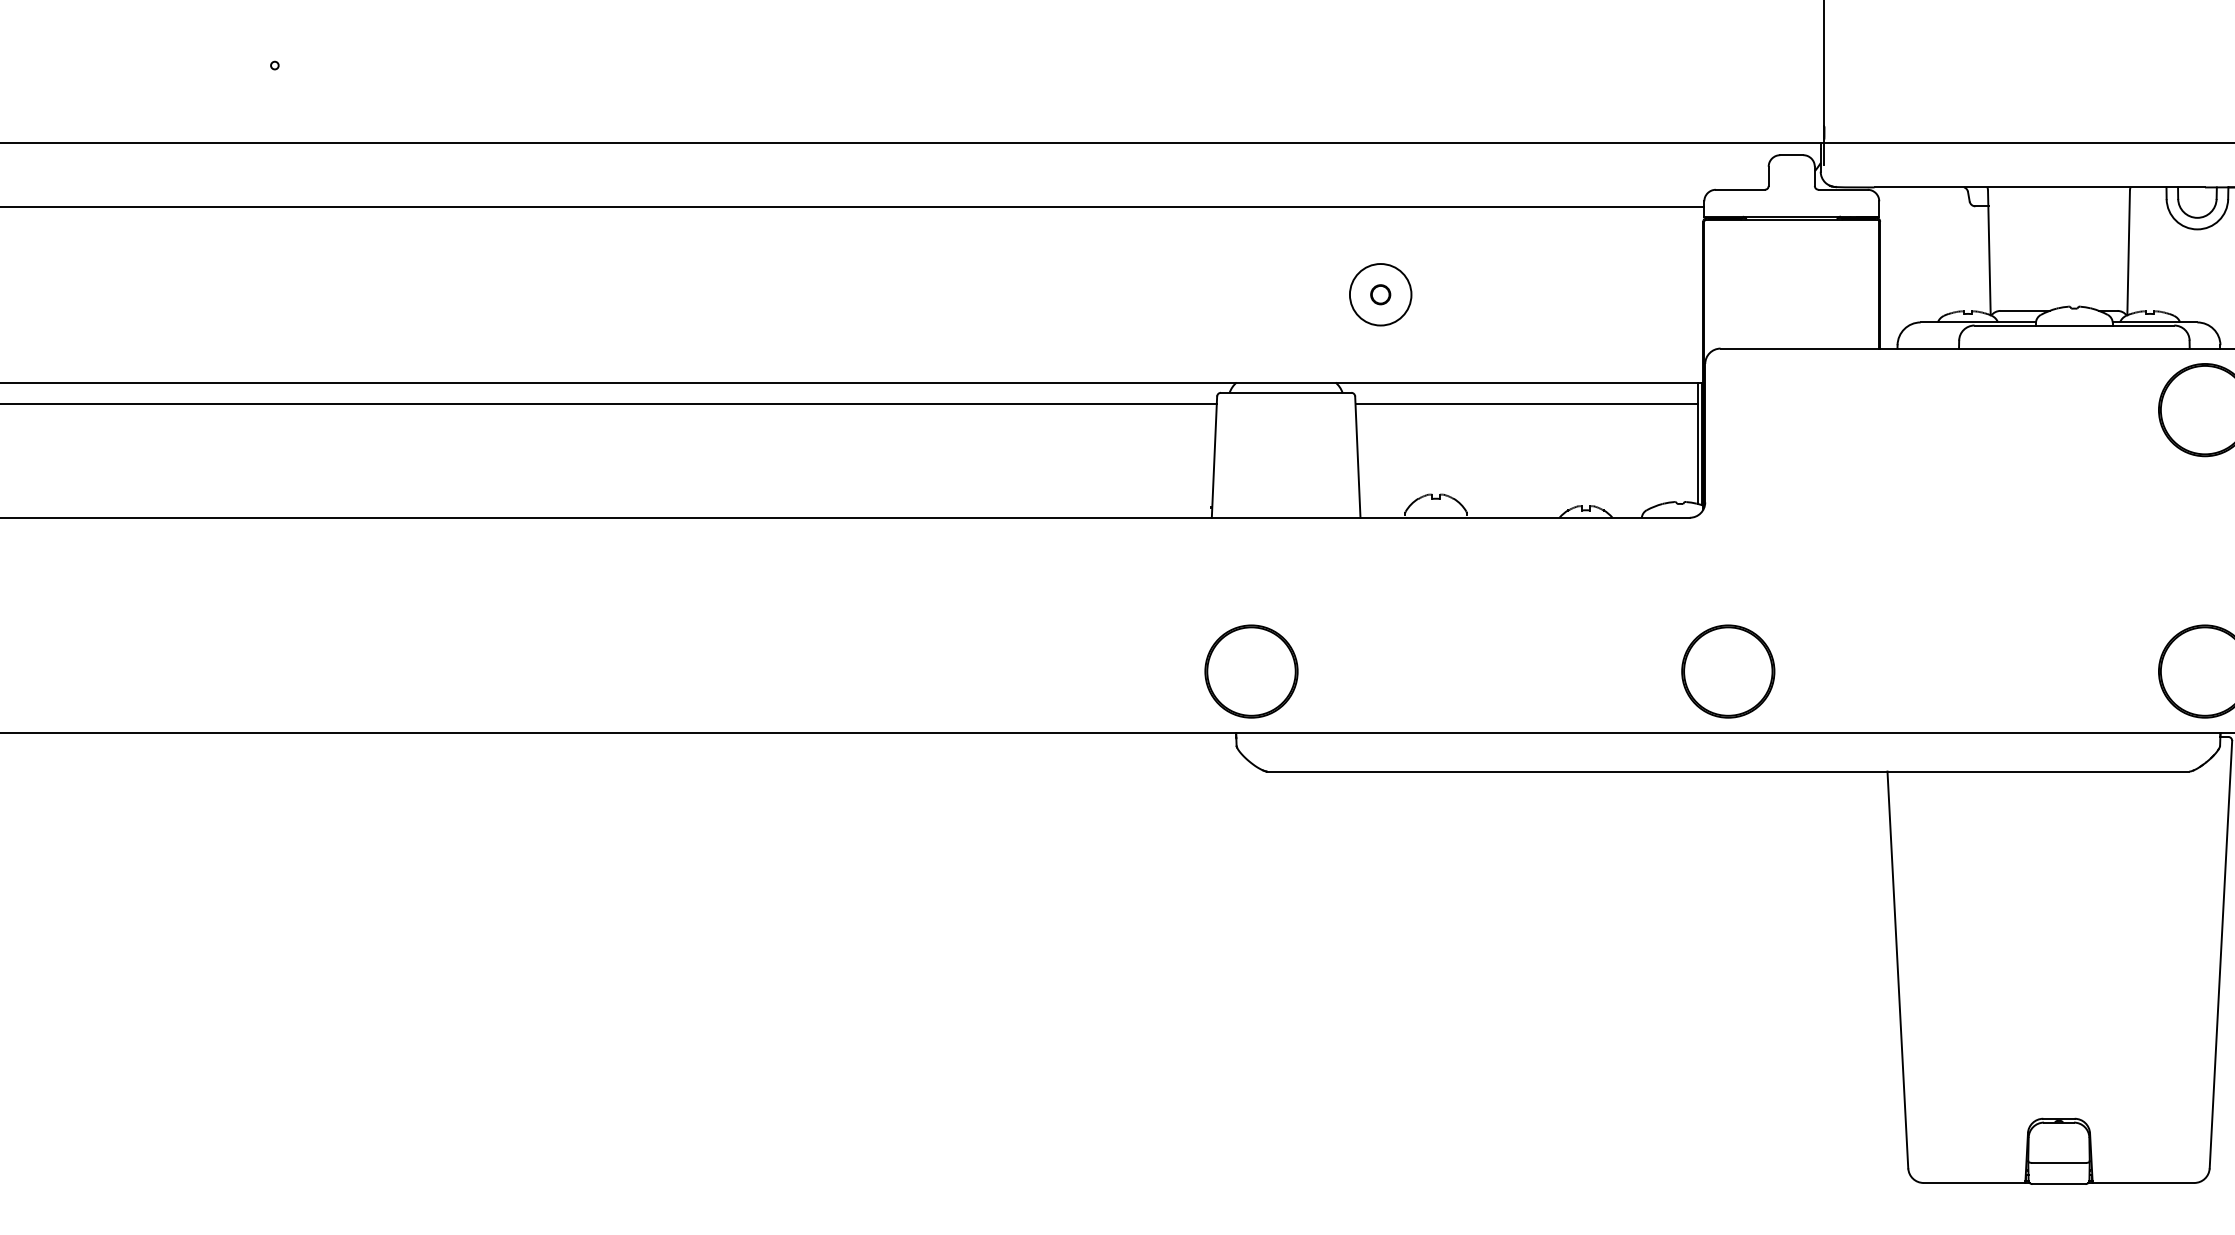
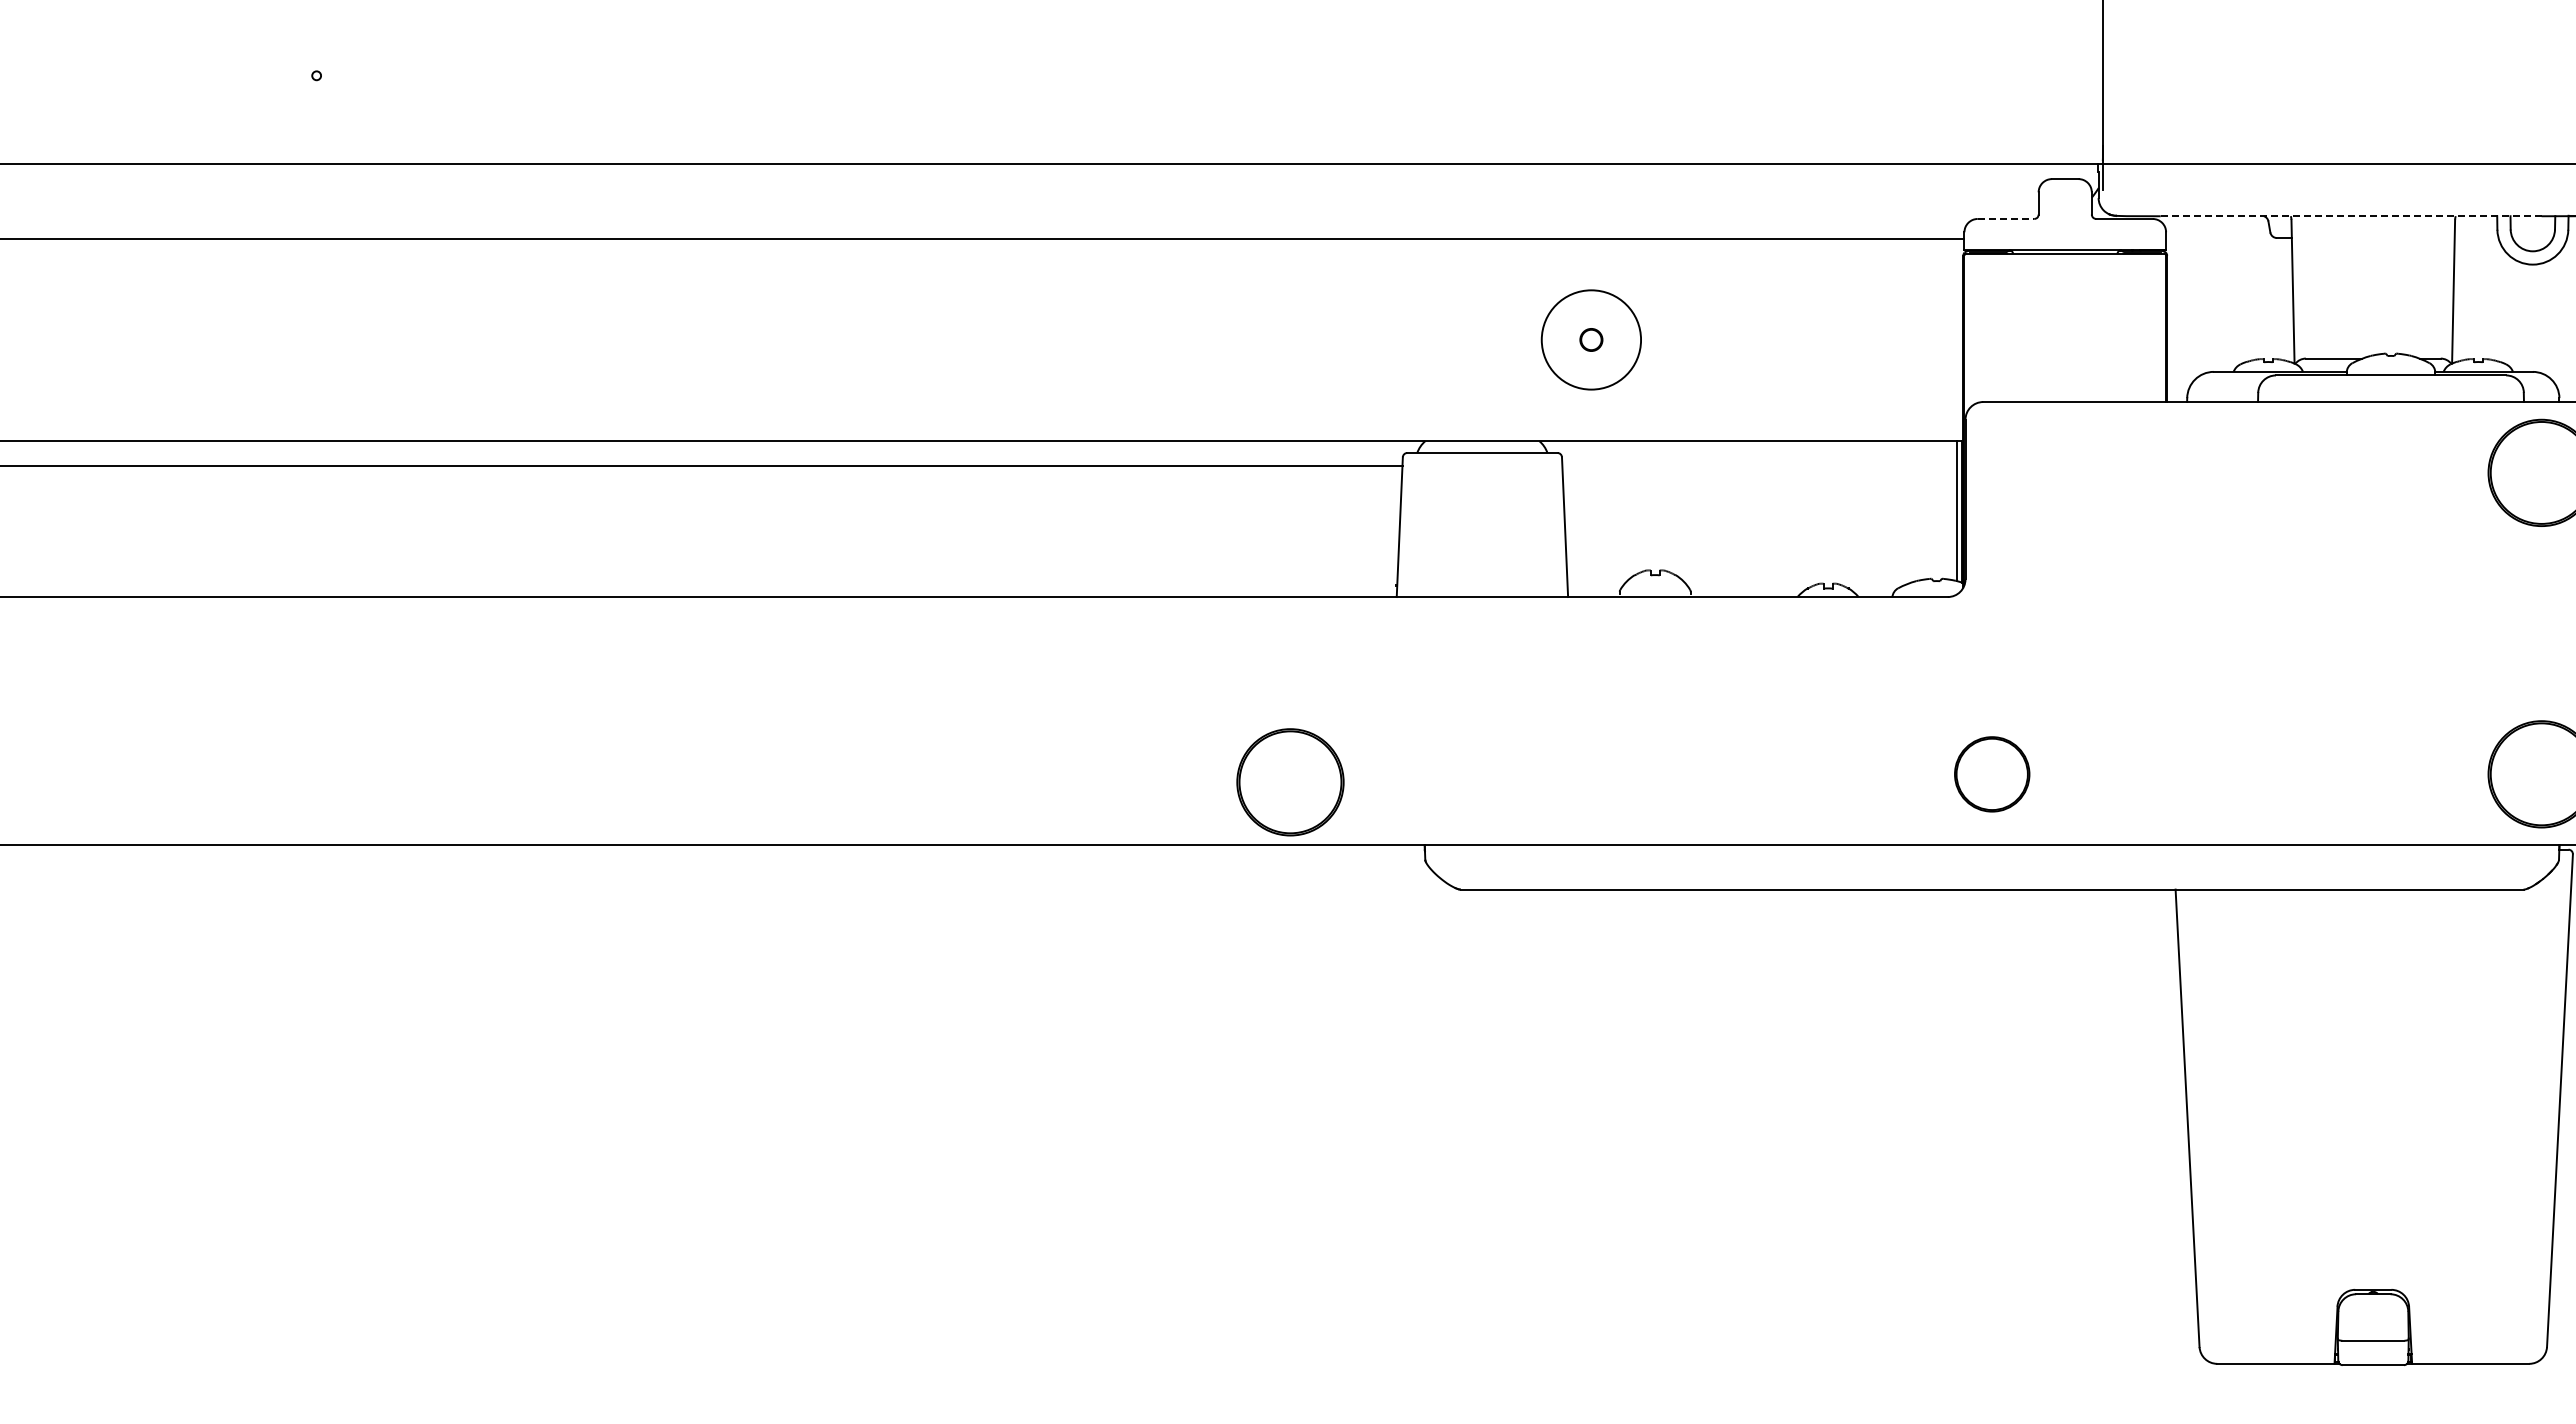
line: (2040, 187) -> (2351, 216), solid -> dashed
line: (1740, 189) -> (2006, 218), solid -> dashed
circle: (1379, 294) -> (1590, 339), size x1.4
line: (1526, 403) -> (1759, 465), removed
part: (1251, 671) -> (1290, 782), moved
part: (1728, 671) -> (1992, 774), size x0.7

